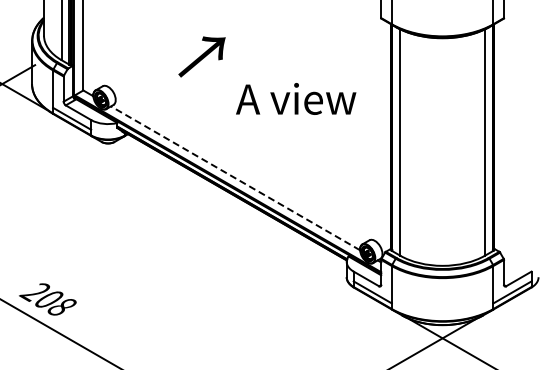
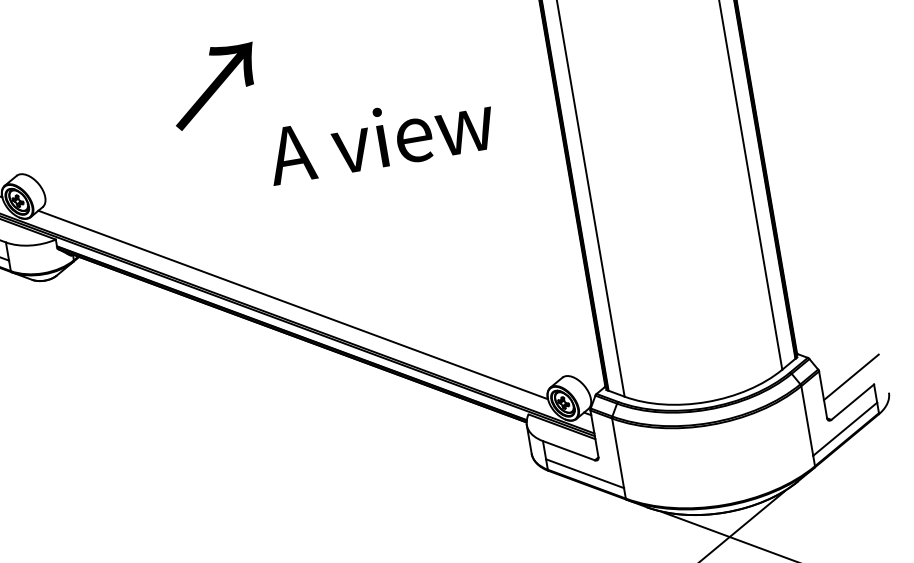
text: (201, 56) -> (213, 85), moved
line: (235, 178) -> (293, 305), dashed -> solid
line: (520, 265) -> (851, 376), added

